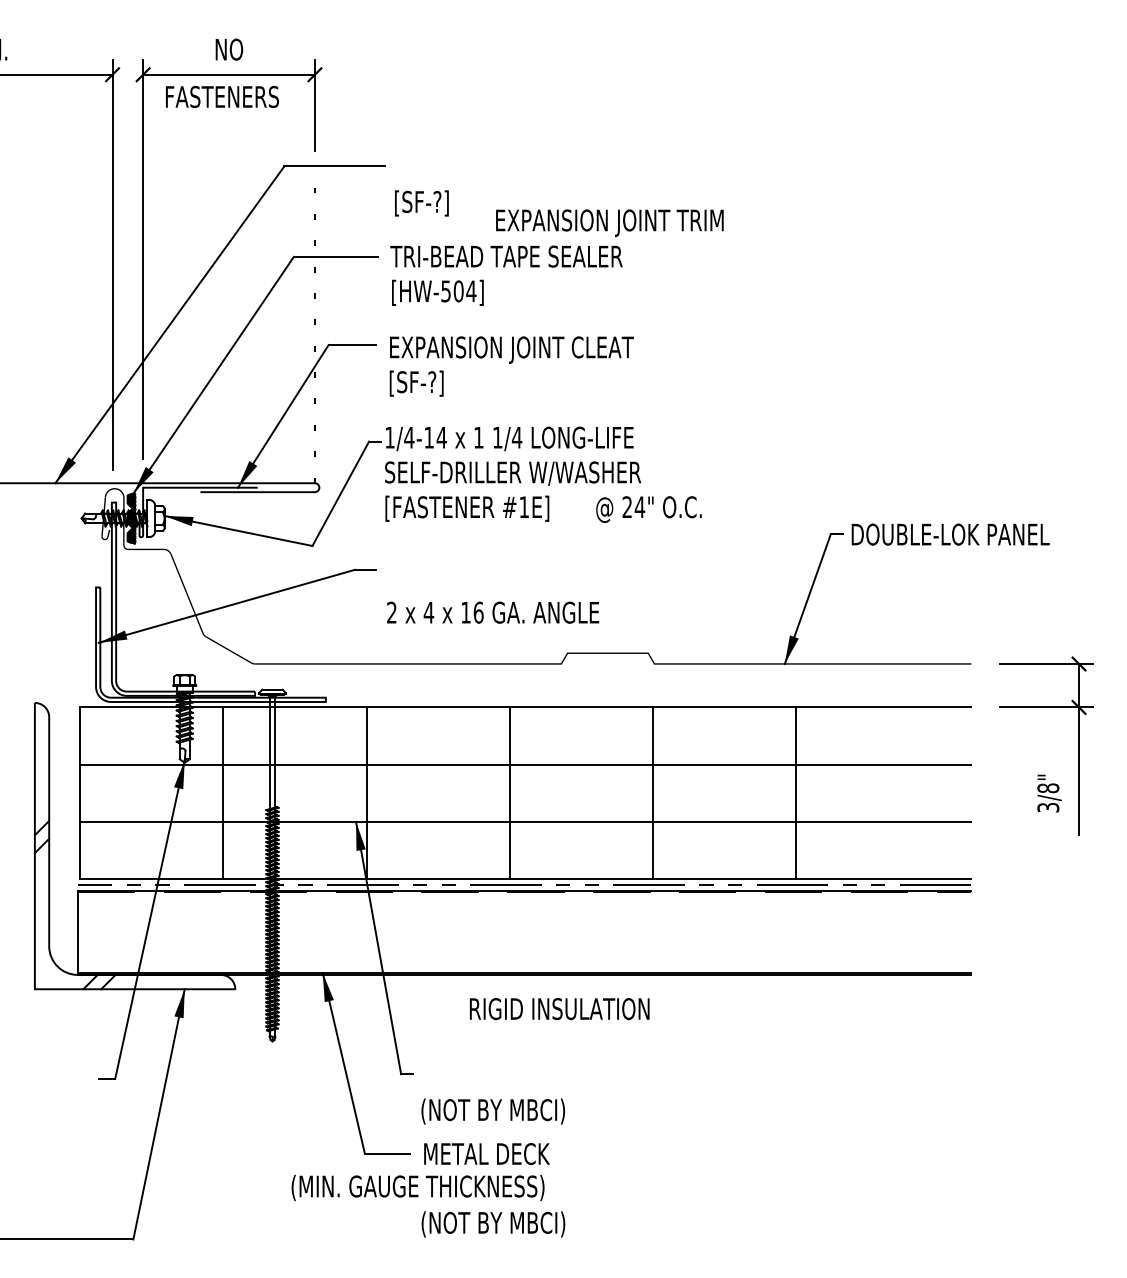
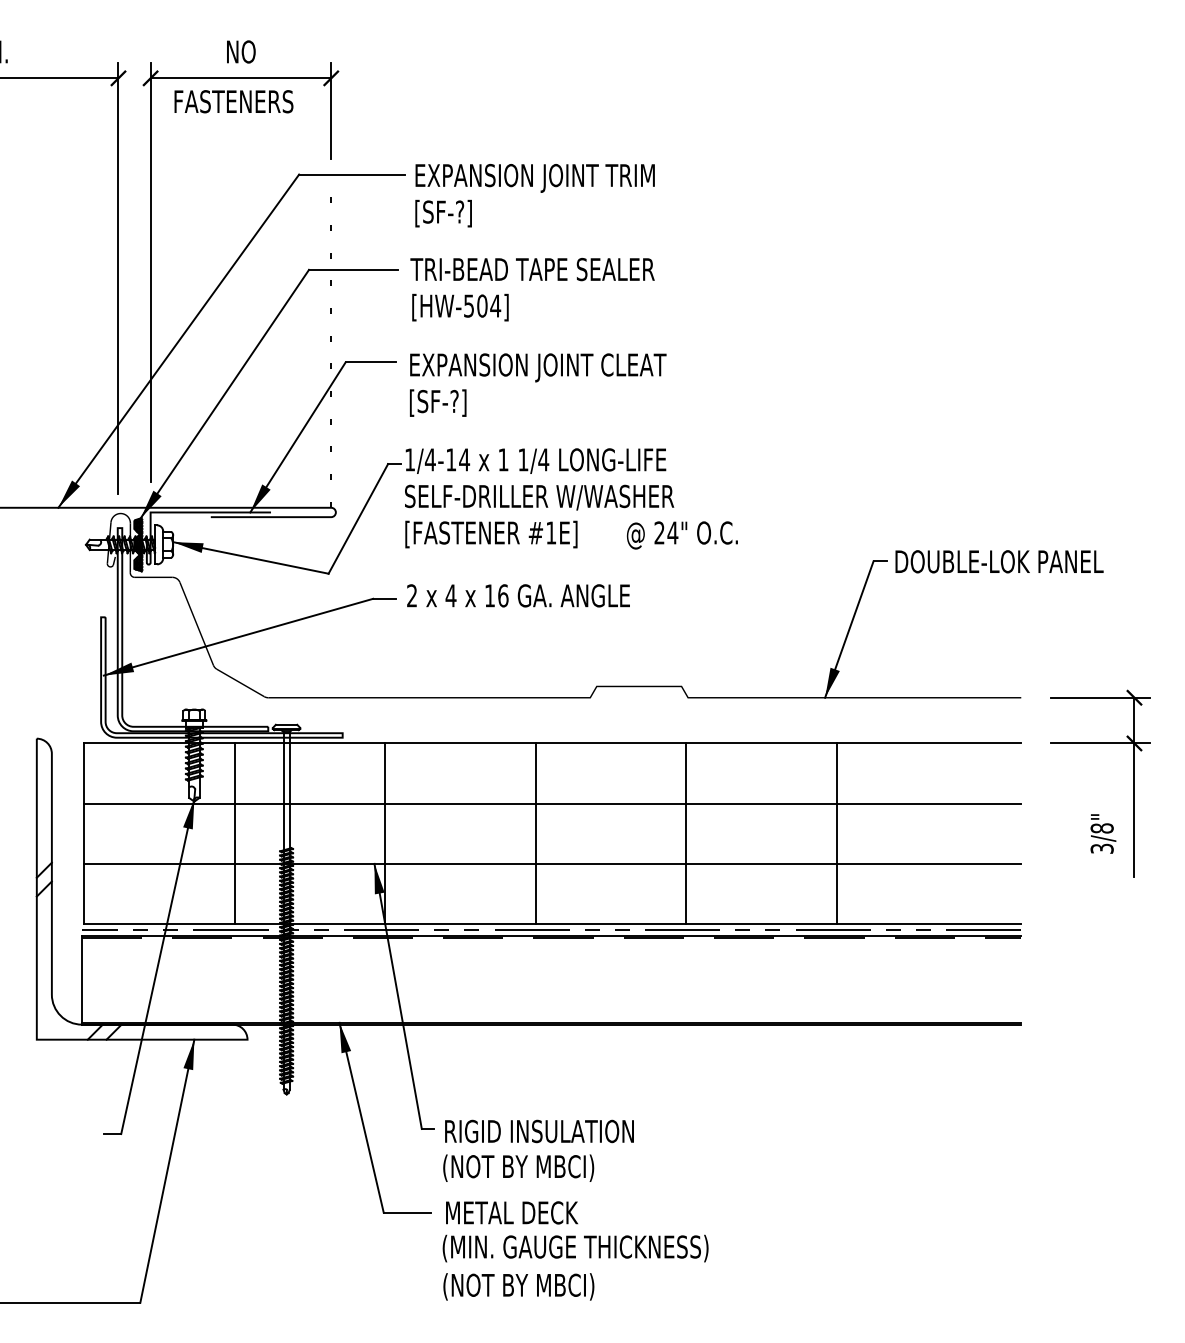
text: (609, 222) -> (534, 177), moved
text: (493, 612) -> (518, 595), moved
text: (559, 1009) -> (539, 1131), moved
text: (417, 1187) -> (575, 1248), moved

